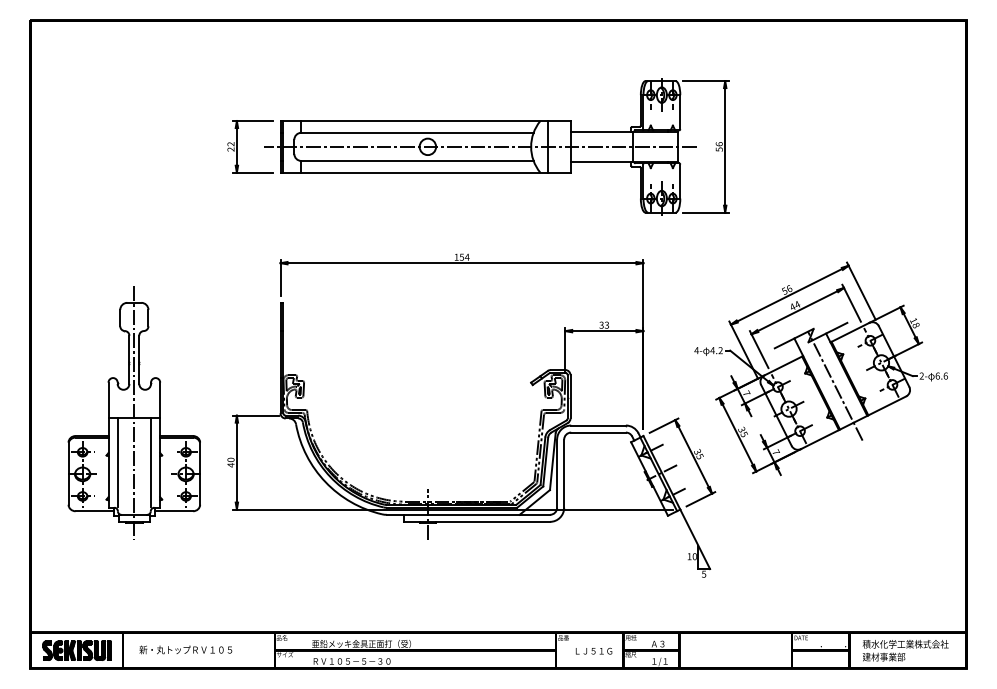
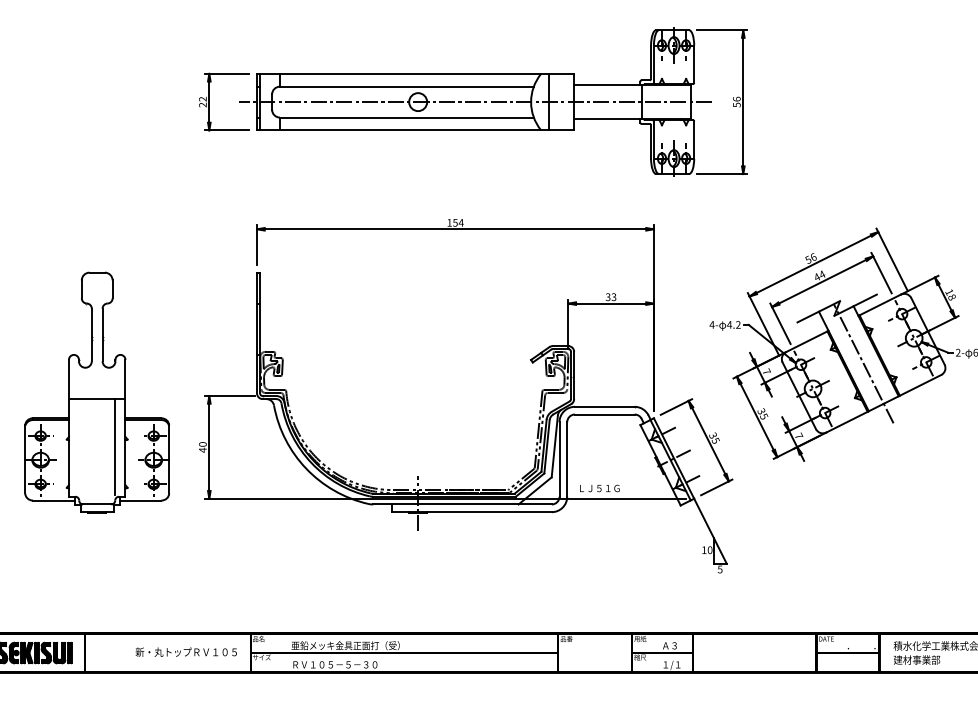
line: (134, 412) -> (97, 392), removed
line: (117, 462) -> (78, 447), removed
text: (185, 649) -> (185, 651), moved
text: (593, 650) -> (599, 487), moved

